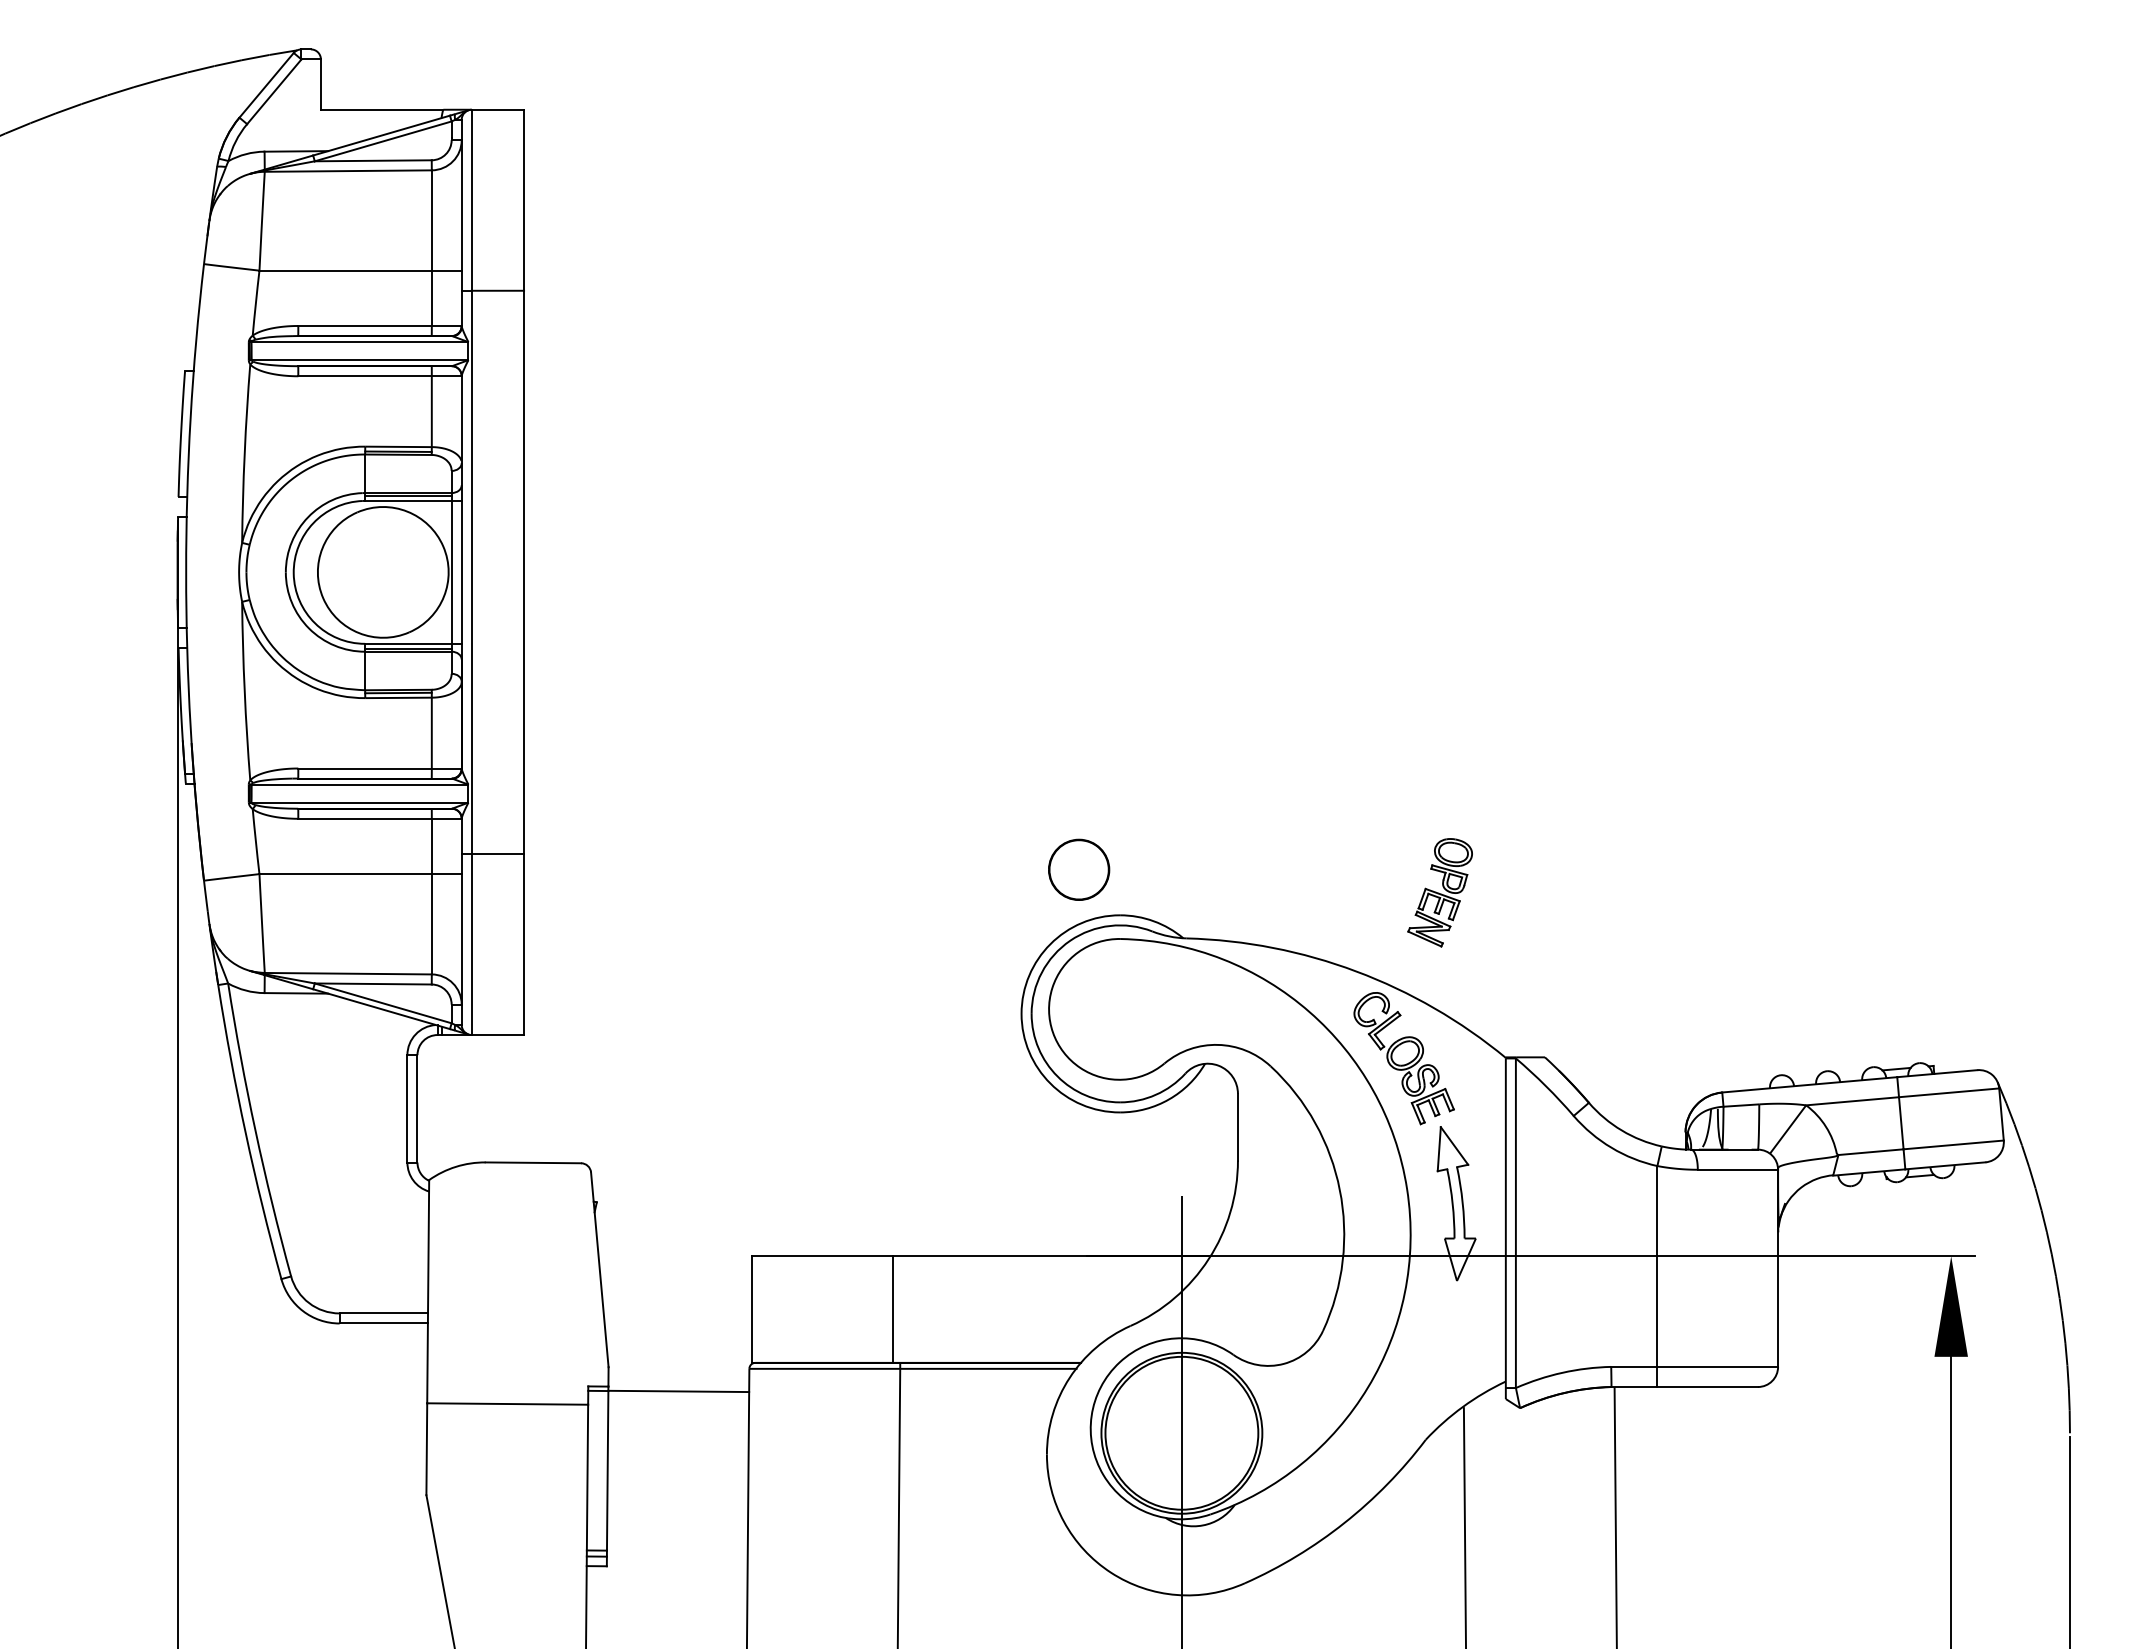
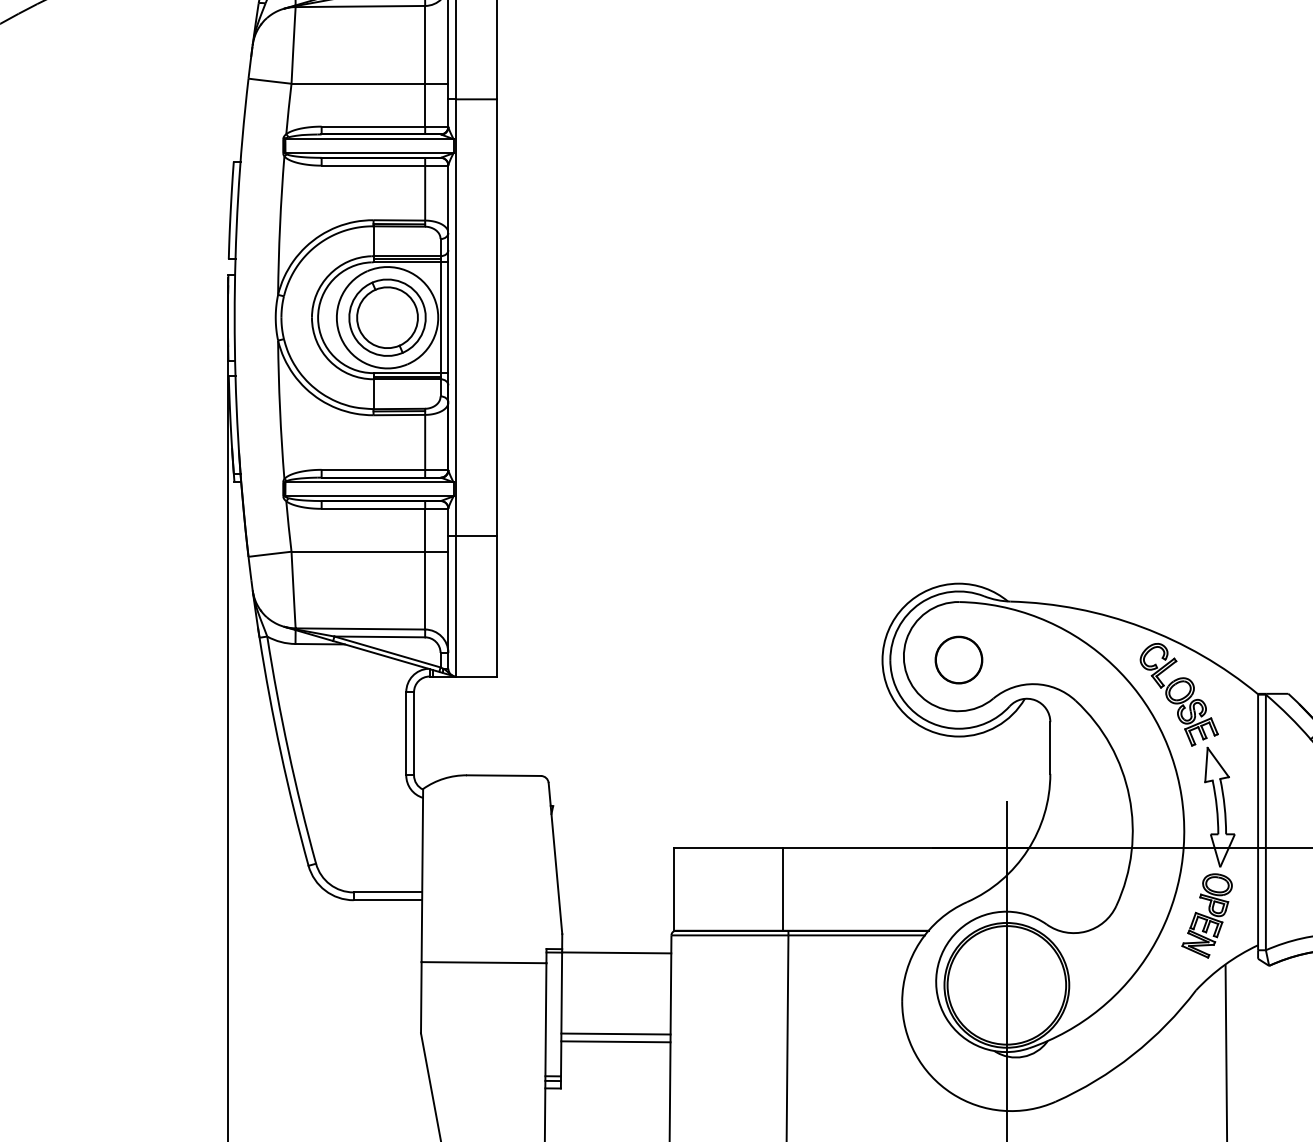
part: (383, 572) -> (387, 317), added
part: (1079, 869) -> (959, 659), moved
part: (1439, 892) -> (1206, 915), moved
line: (677, 1495) -> (615, 1033), added
line: (677, 1505) -> (615, 1041), added

